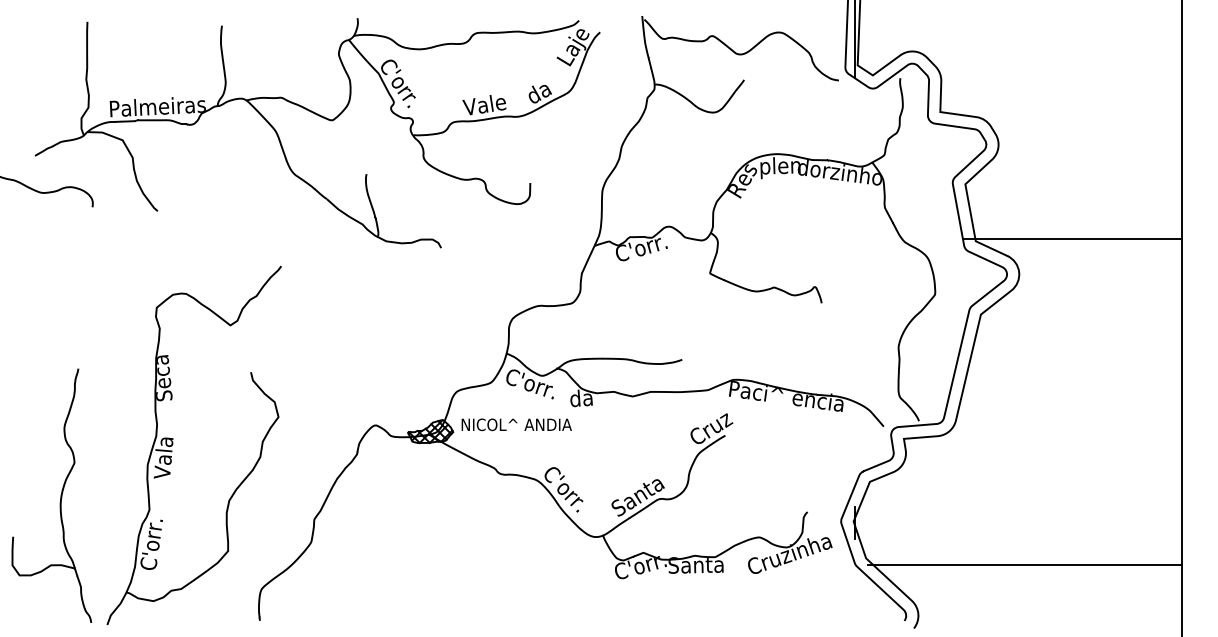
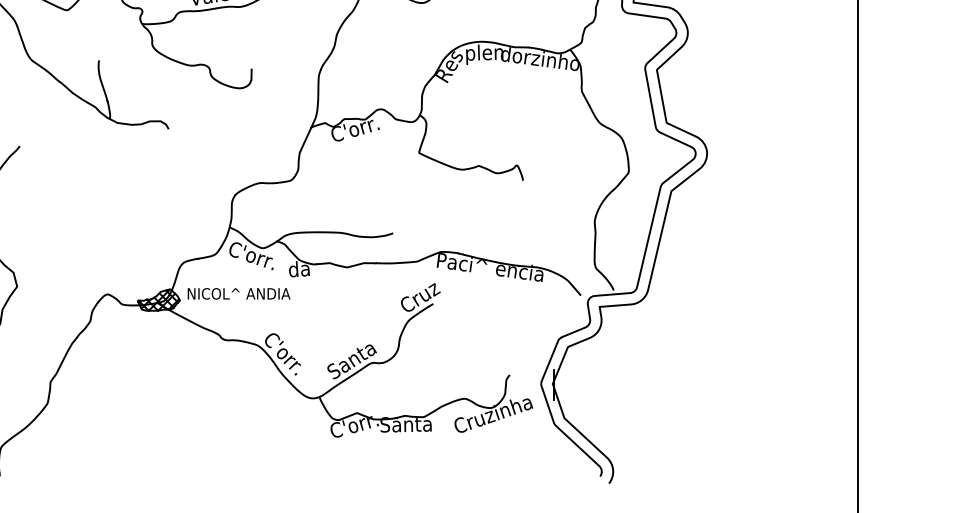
line: (1071, 238) -> (755, 120), removed
line: (1024, 565) -> (711, 424), removed

